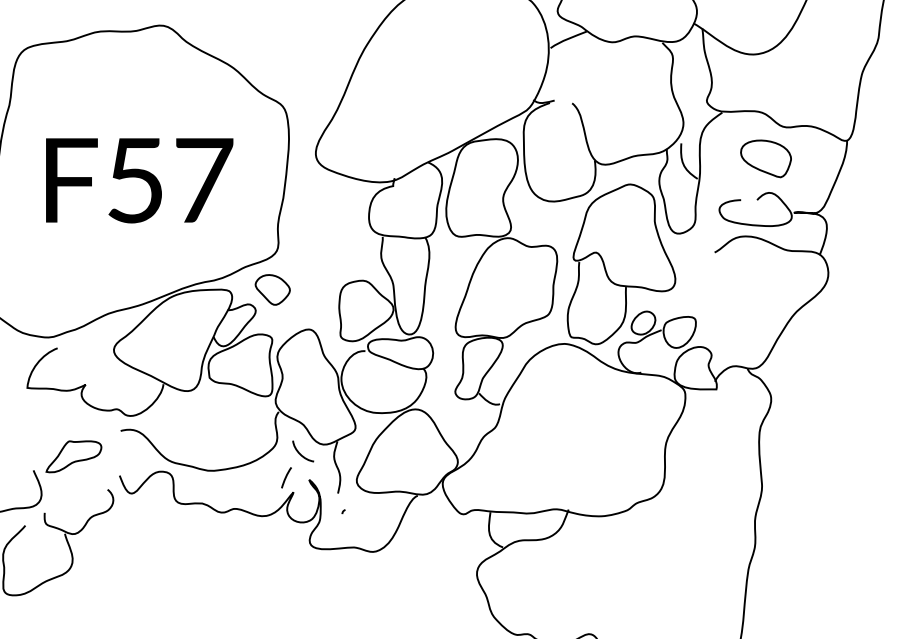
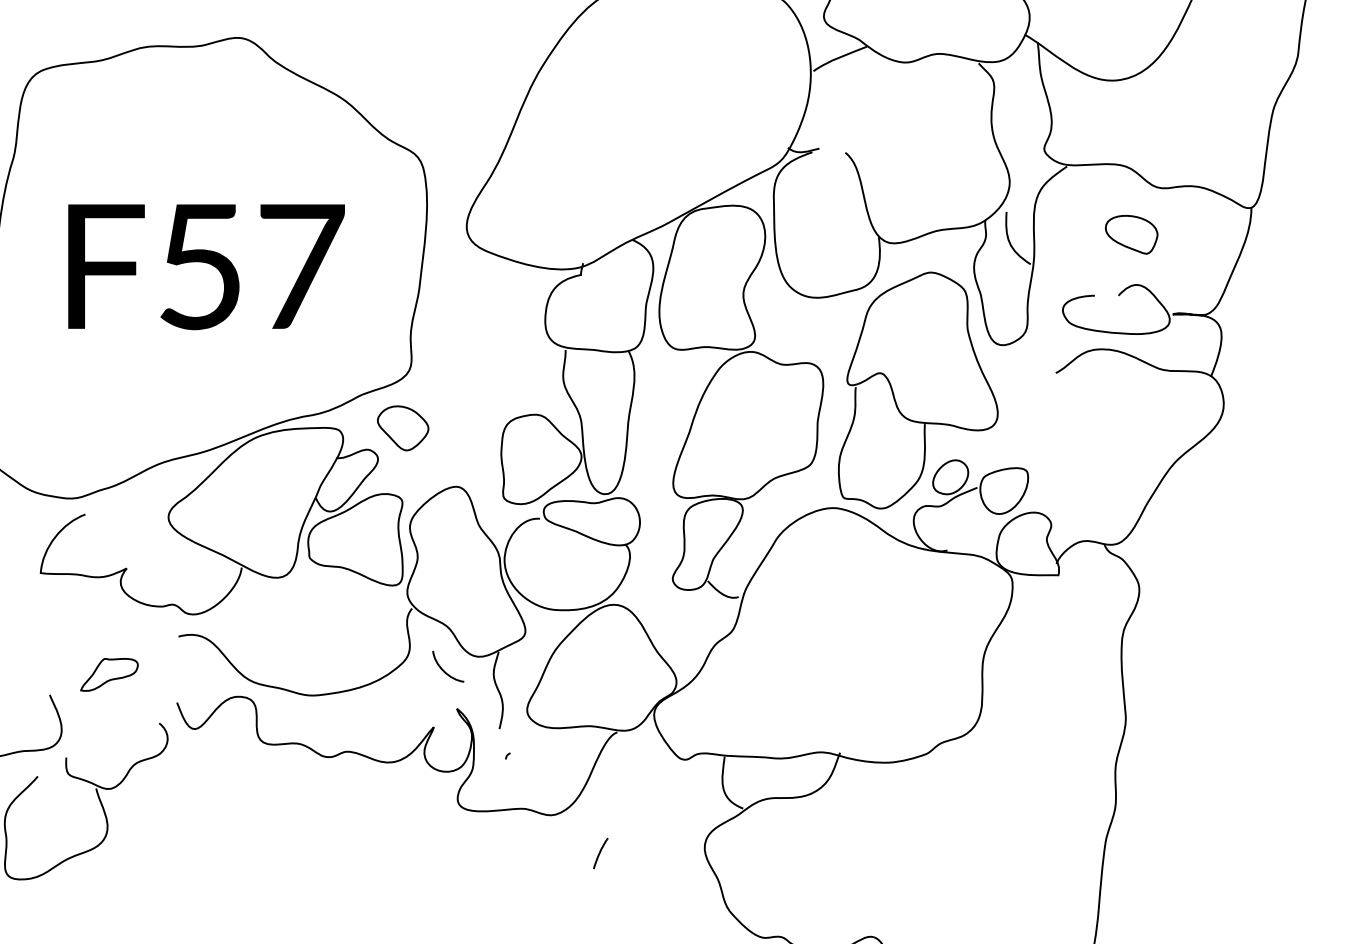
part: (765, 158) -> (1130, 234), size x0.7
part: (73, 456) -> (108, 674), size x0.7
line: (286, 477) -> (600, 853), moved

